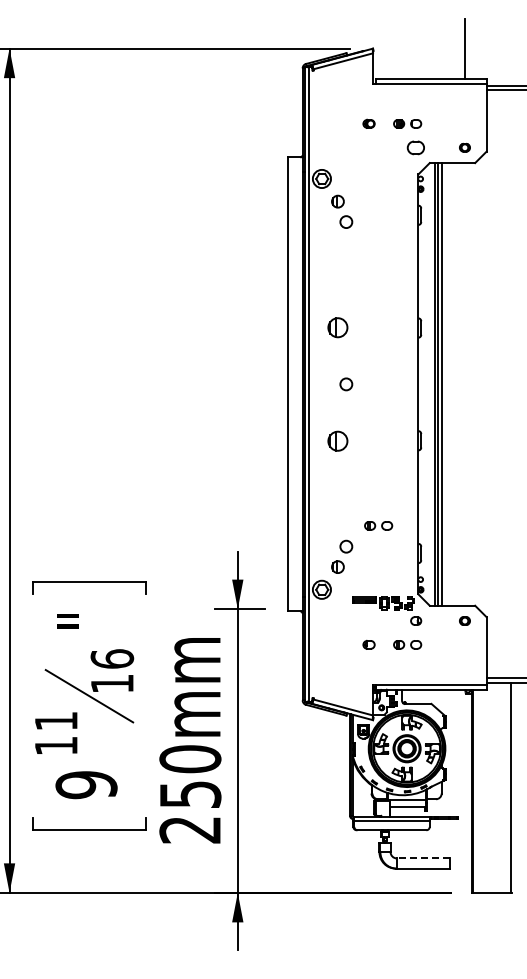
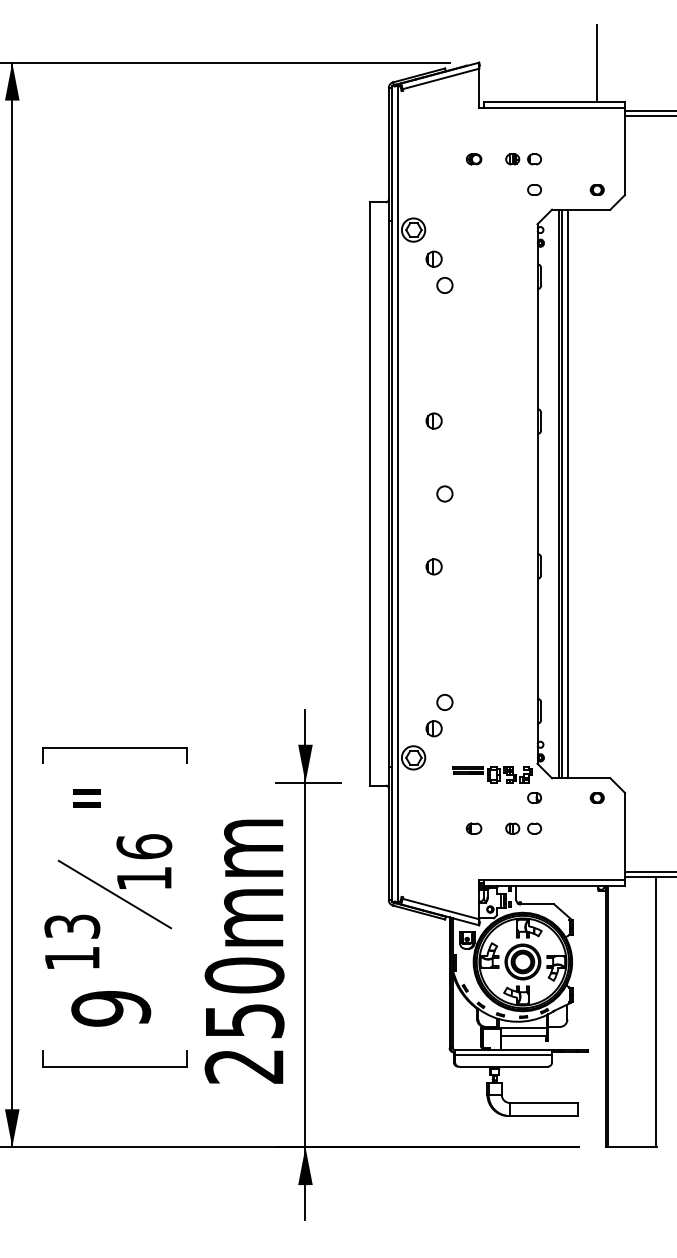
part: (416, 147) -> (535, 189), size x0.62
part: (337, 327) -> (433, 420), size x0.62
part: (337, 440) -> (433, 566), size x0.62
part: (378, 525) -> (486, 675), removed
text: (56, 721) -> (72, 927), 11 -> 13
line: (422, 858) -> (542, 1103), dashed -> solid

